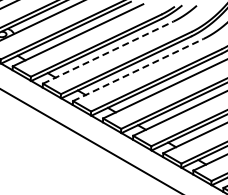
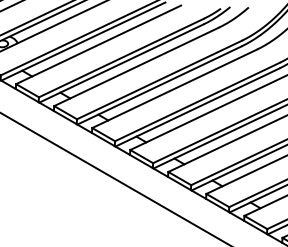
line: (108, 52) -> (137, 66), dashed -> solid
line: (138, 69) -> (174, 88), dashed -> solid

